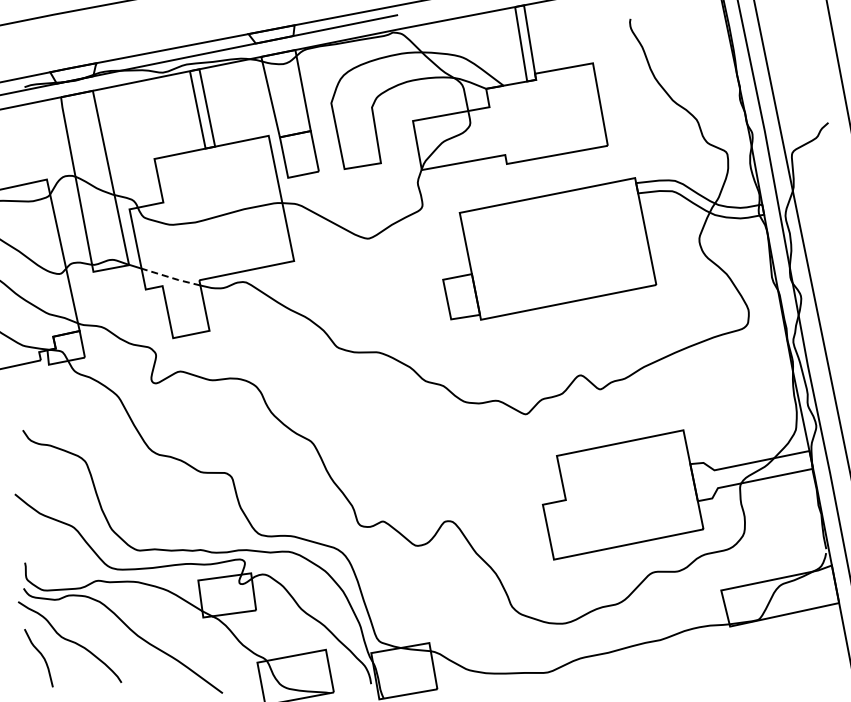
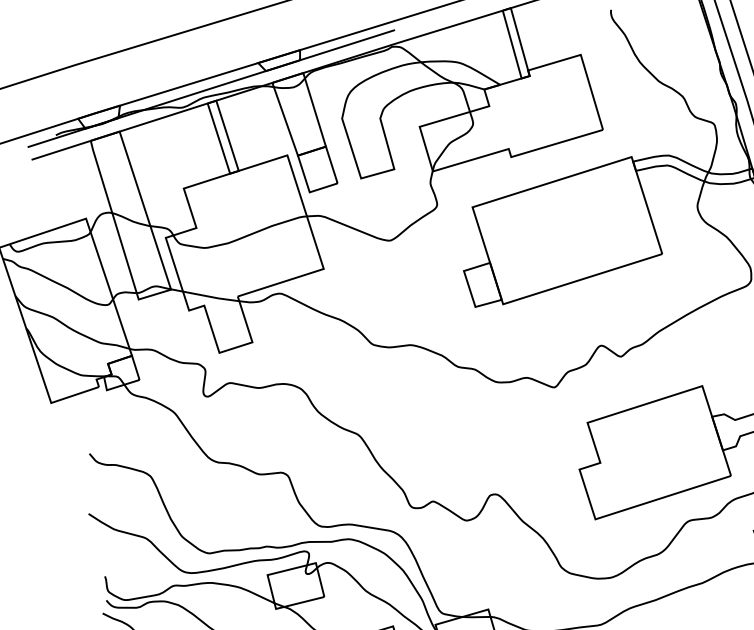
line: (170, 277) -> (210, 296), dashed -> solid

